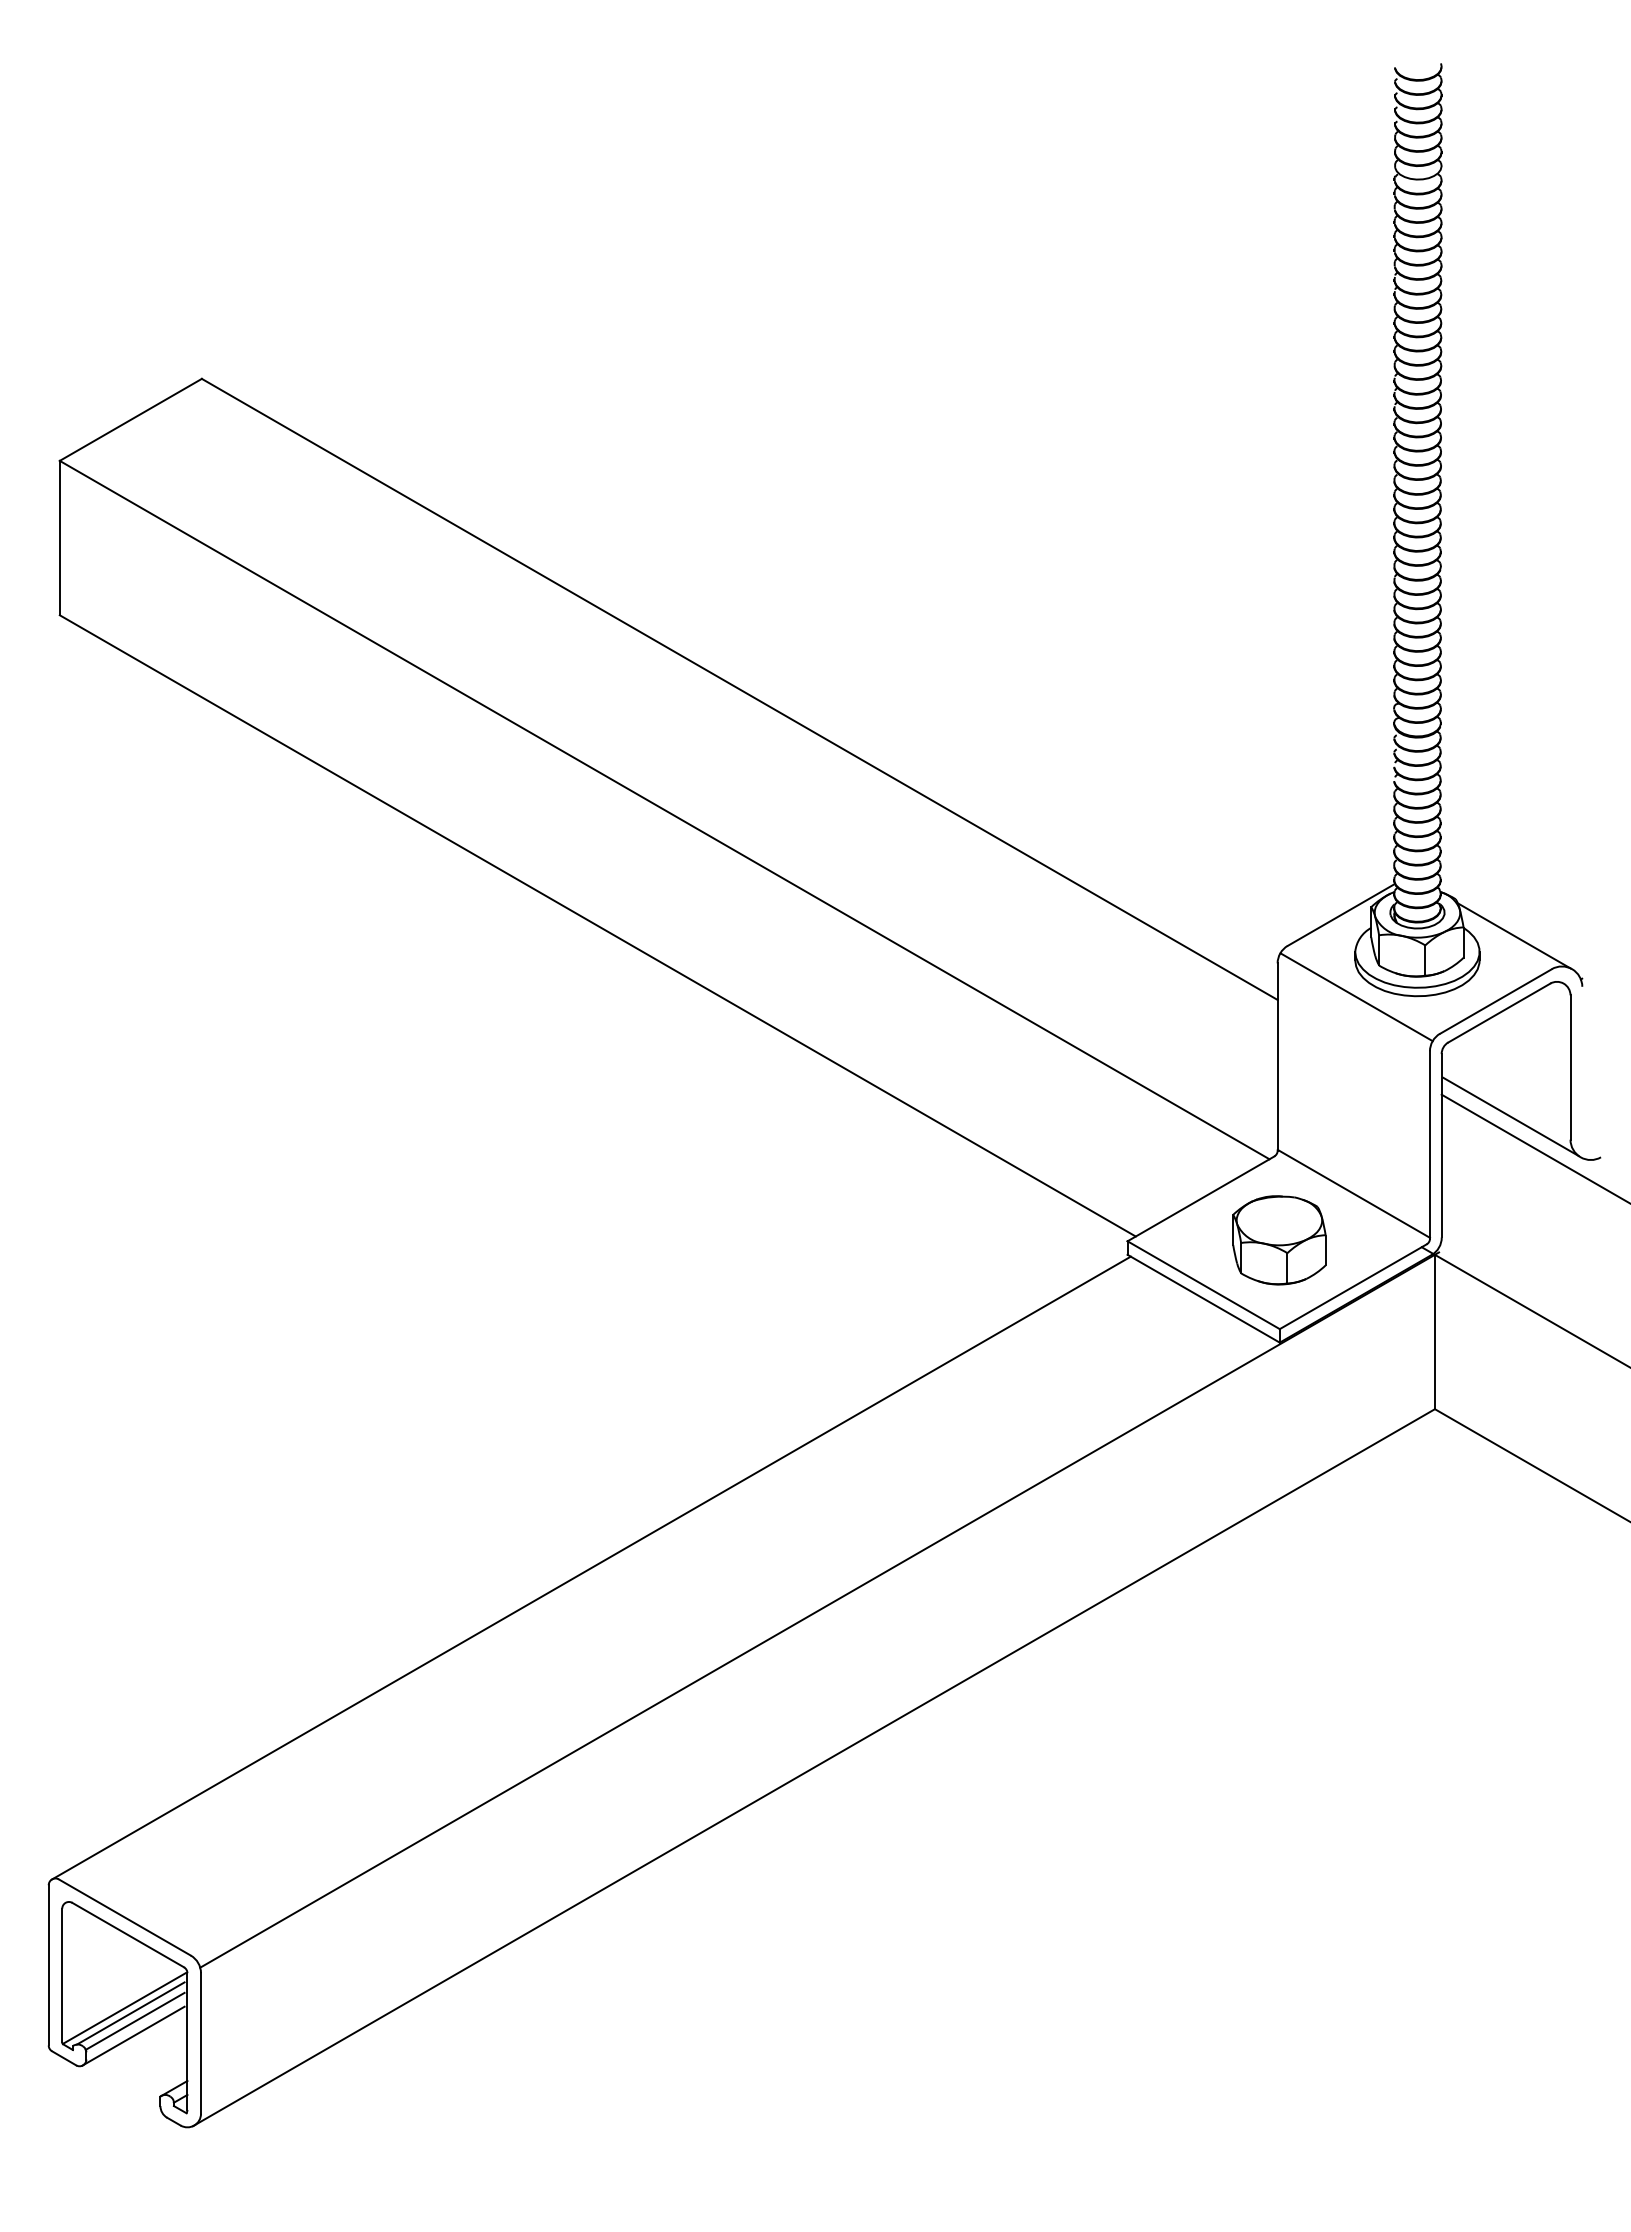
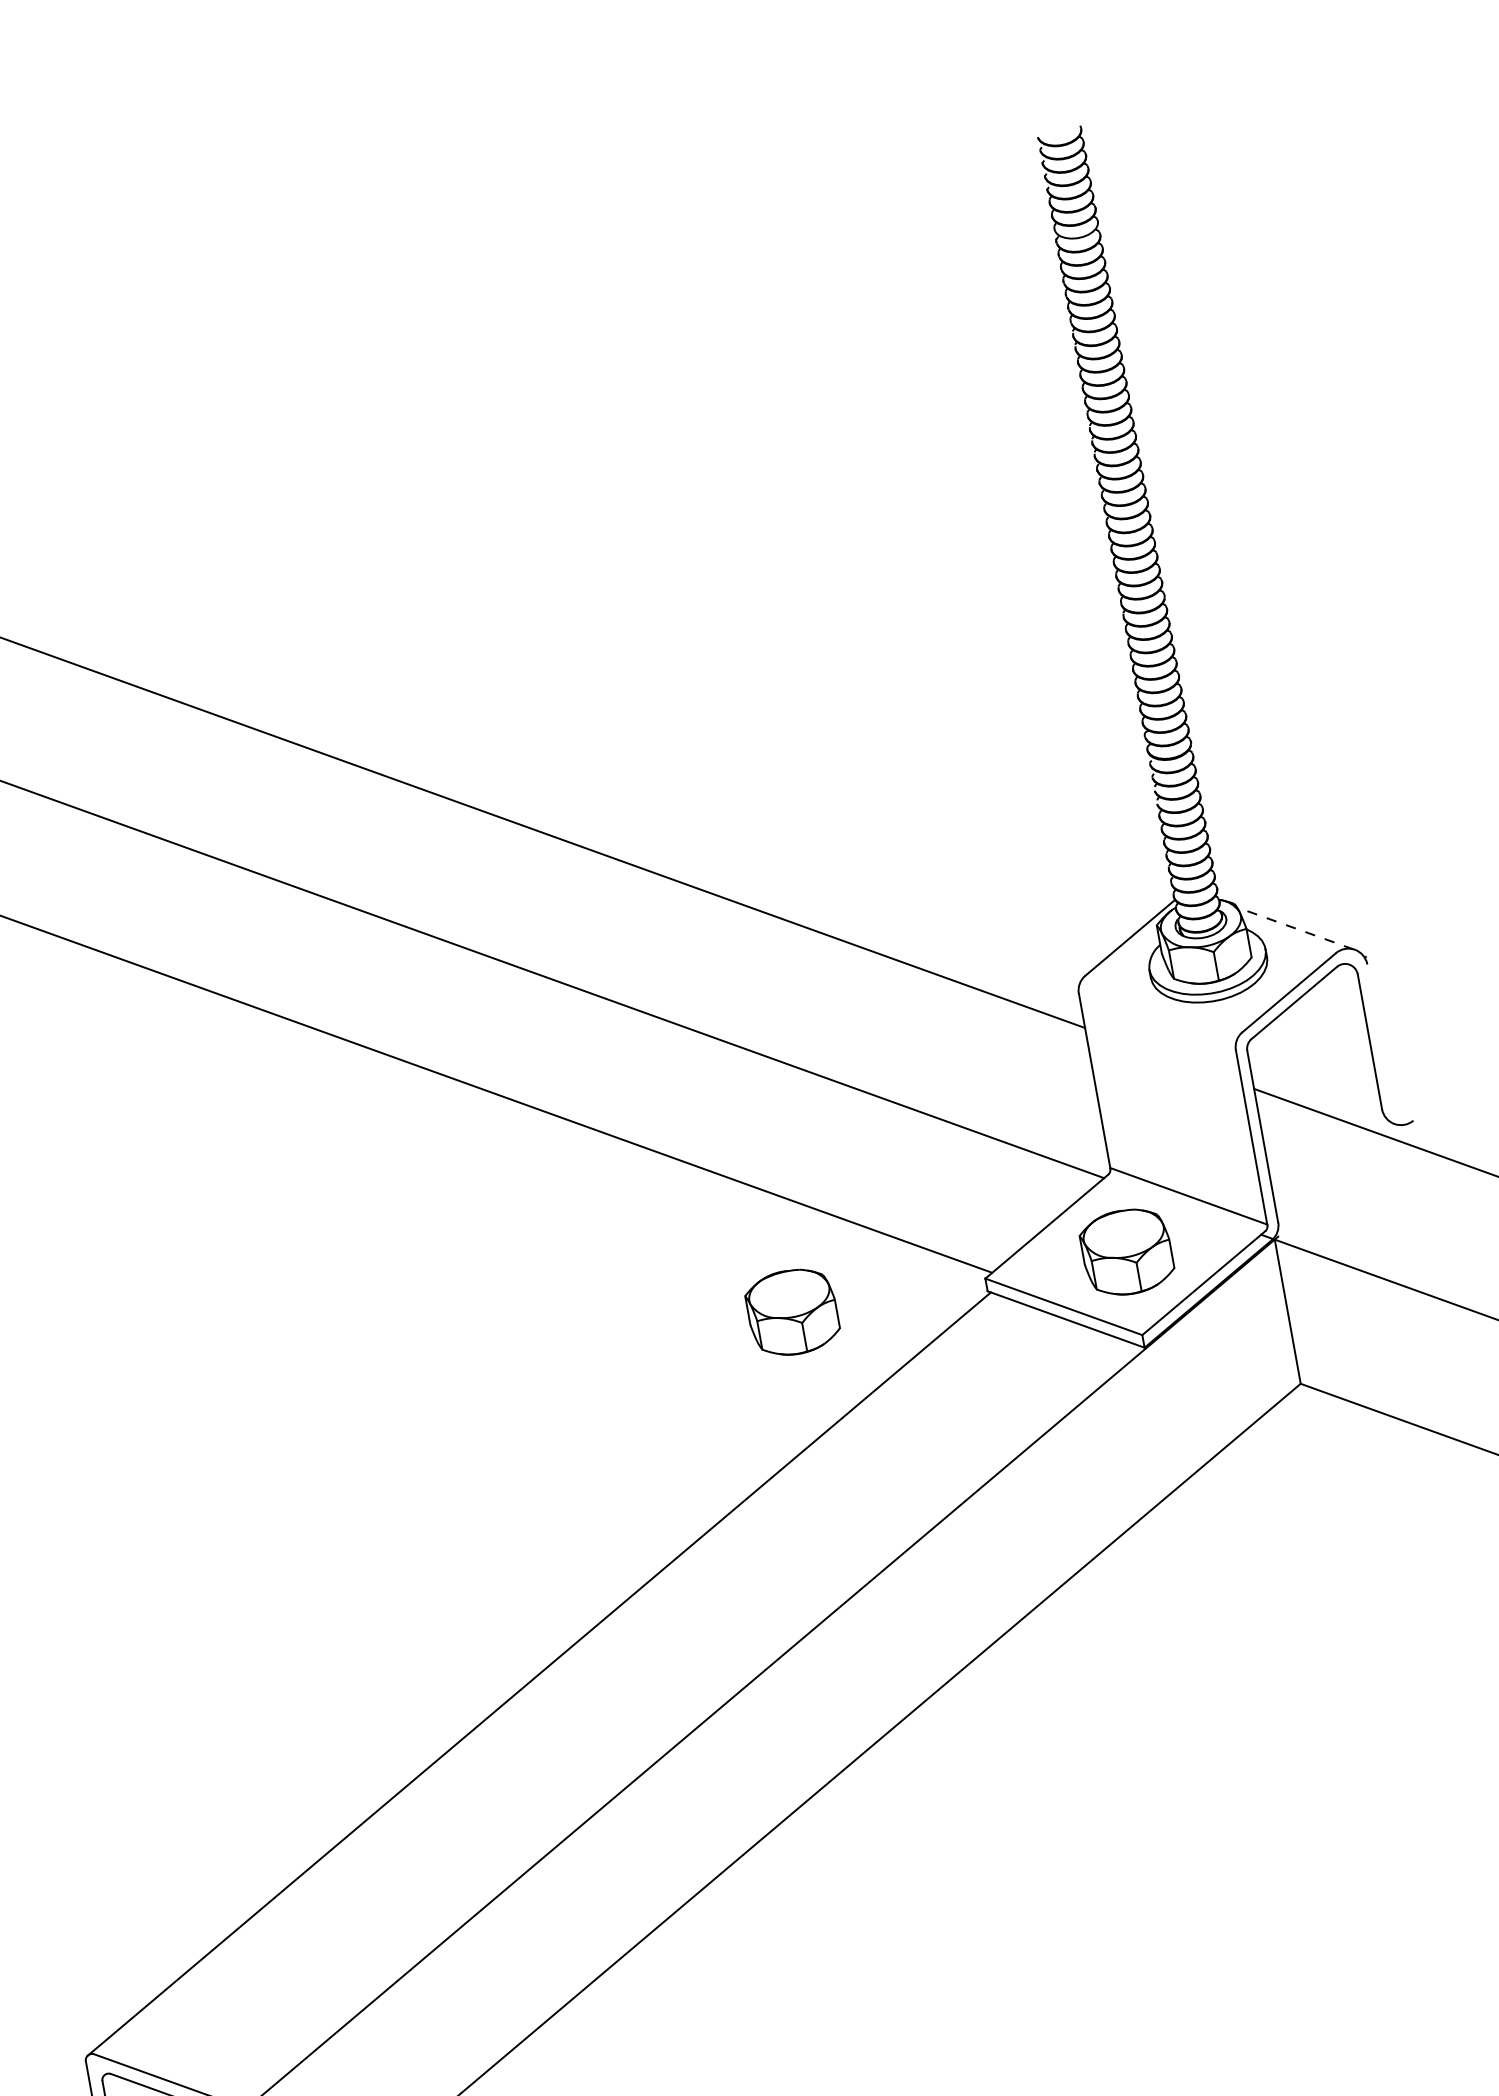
line: (1514, 936) -> (1295, 928), solid -> dashed
line: (1356, 997) -> (1158, 1012), removed
line: (1510, 1116) -> (1322, 1097), removed
part: (921, 1240) -> (792, 1312), added

